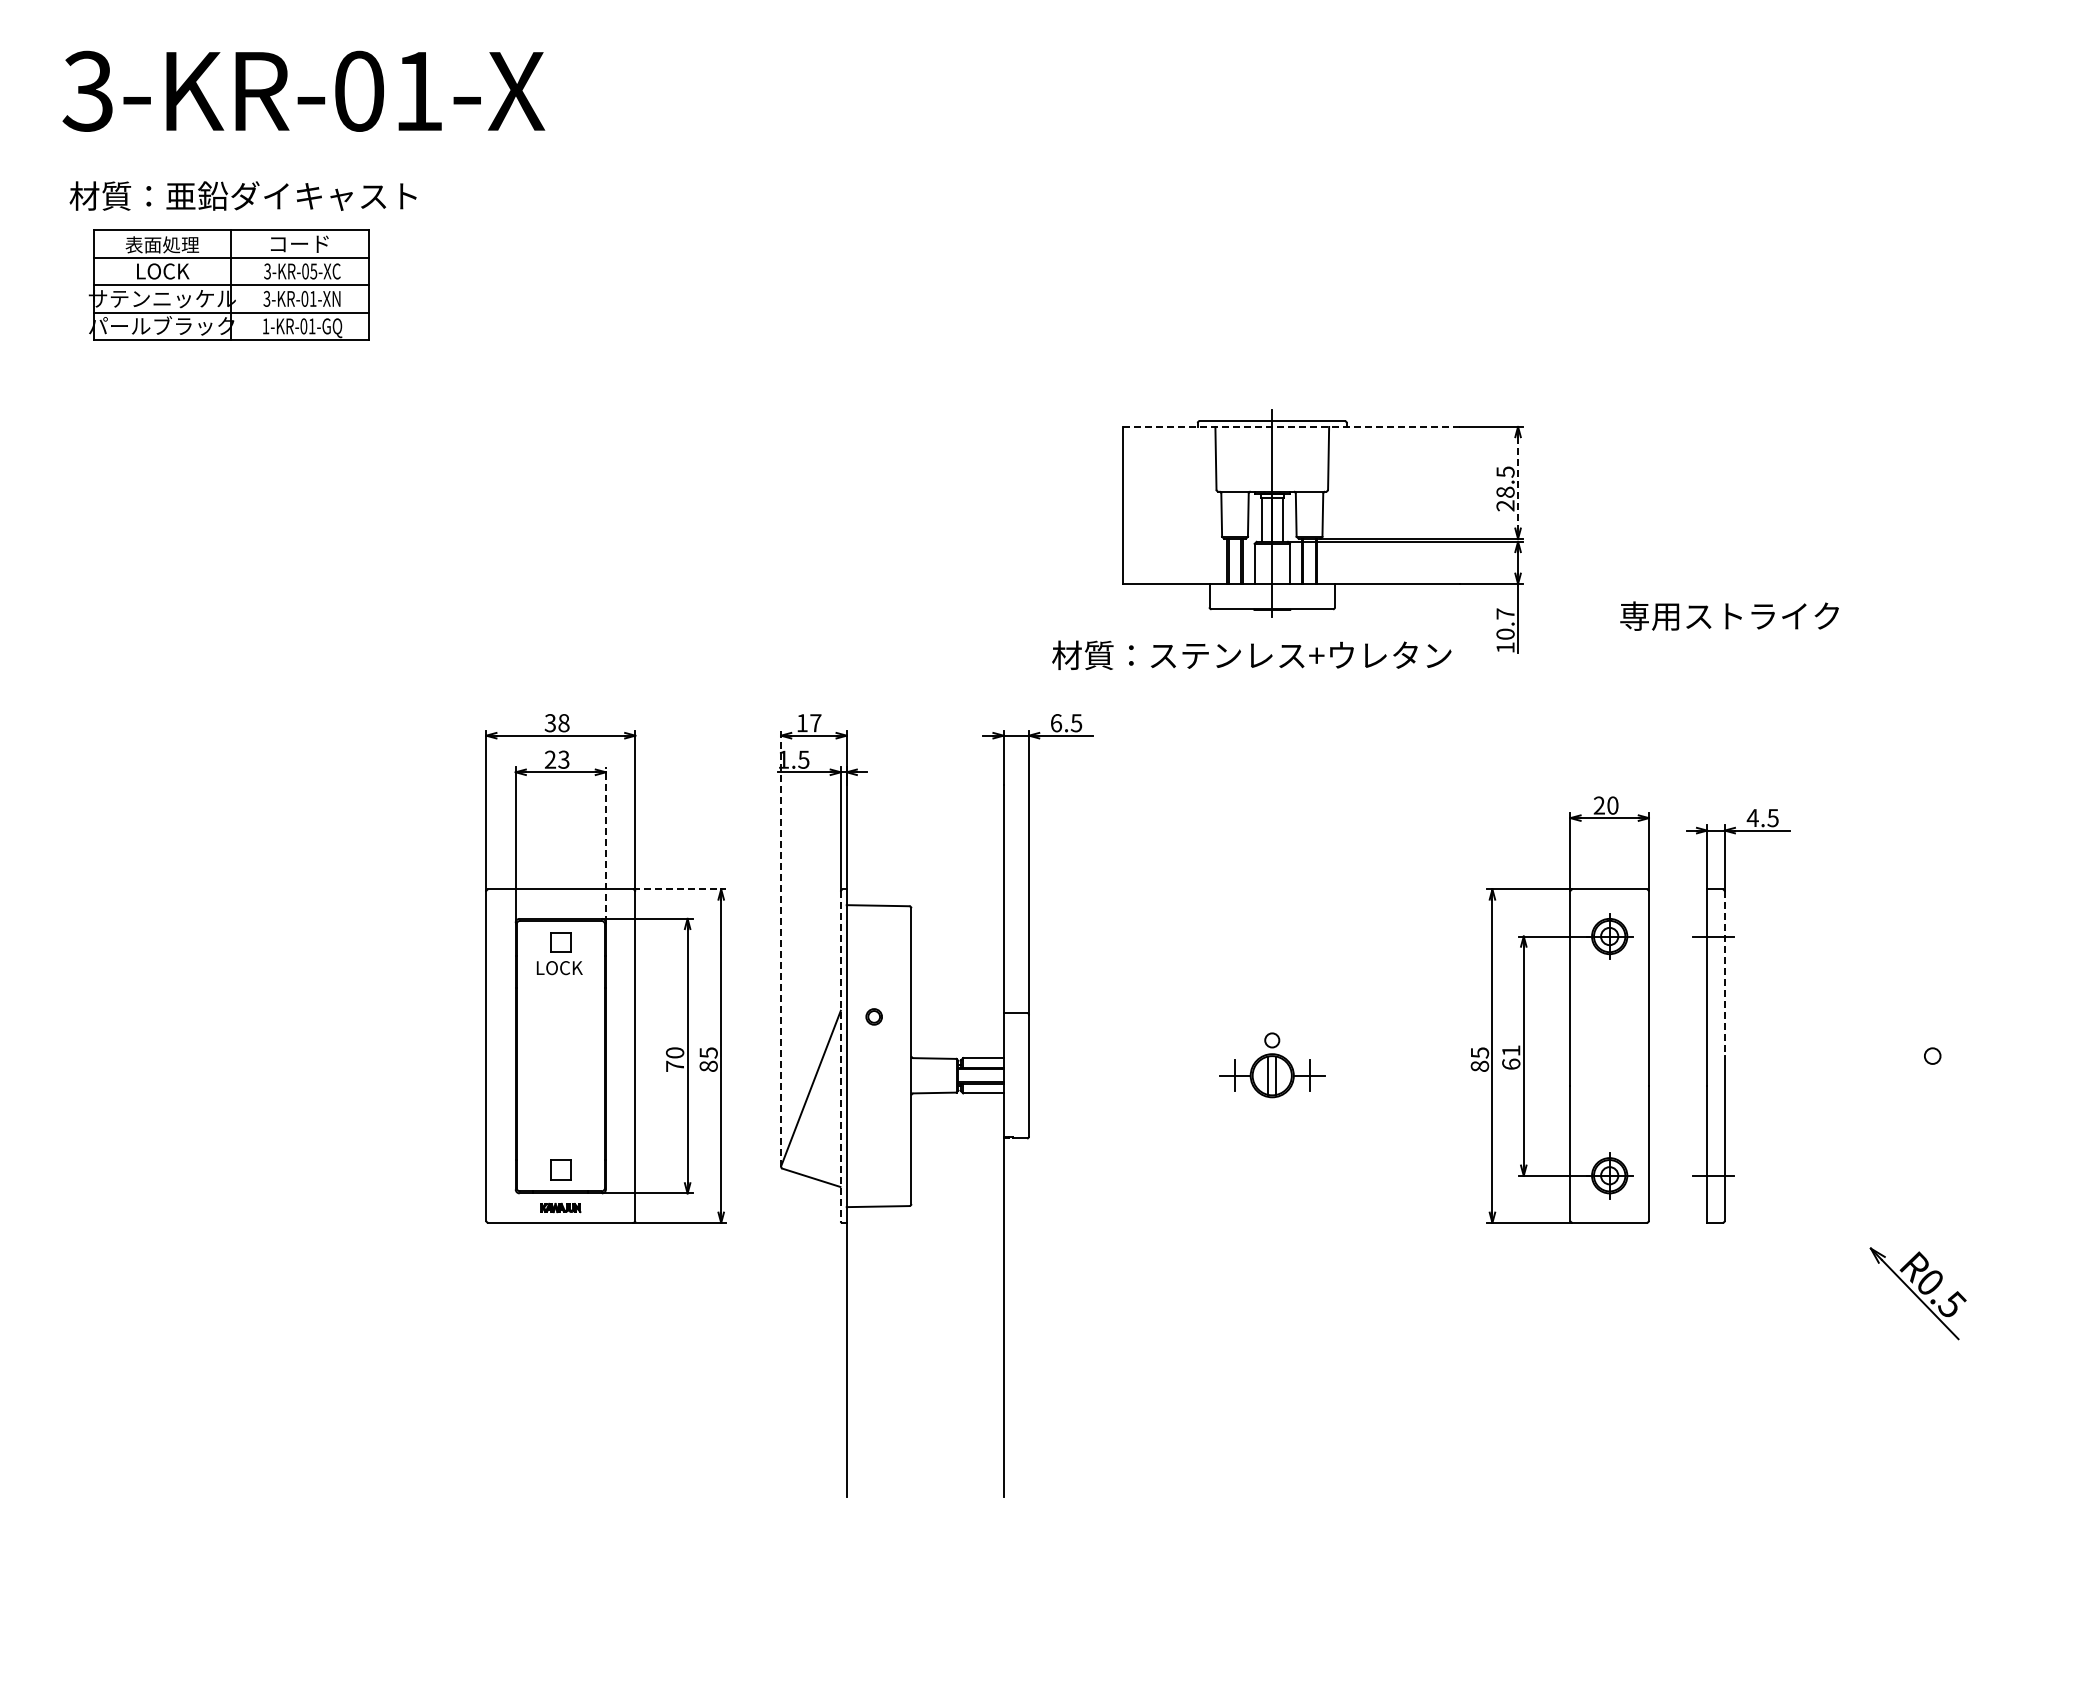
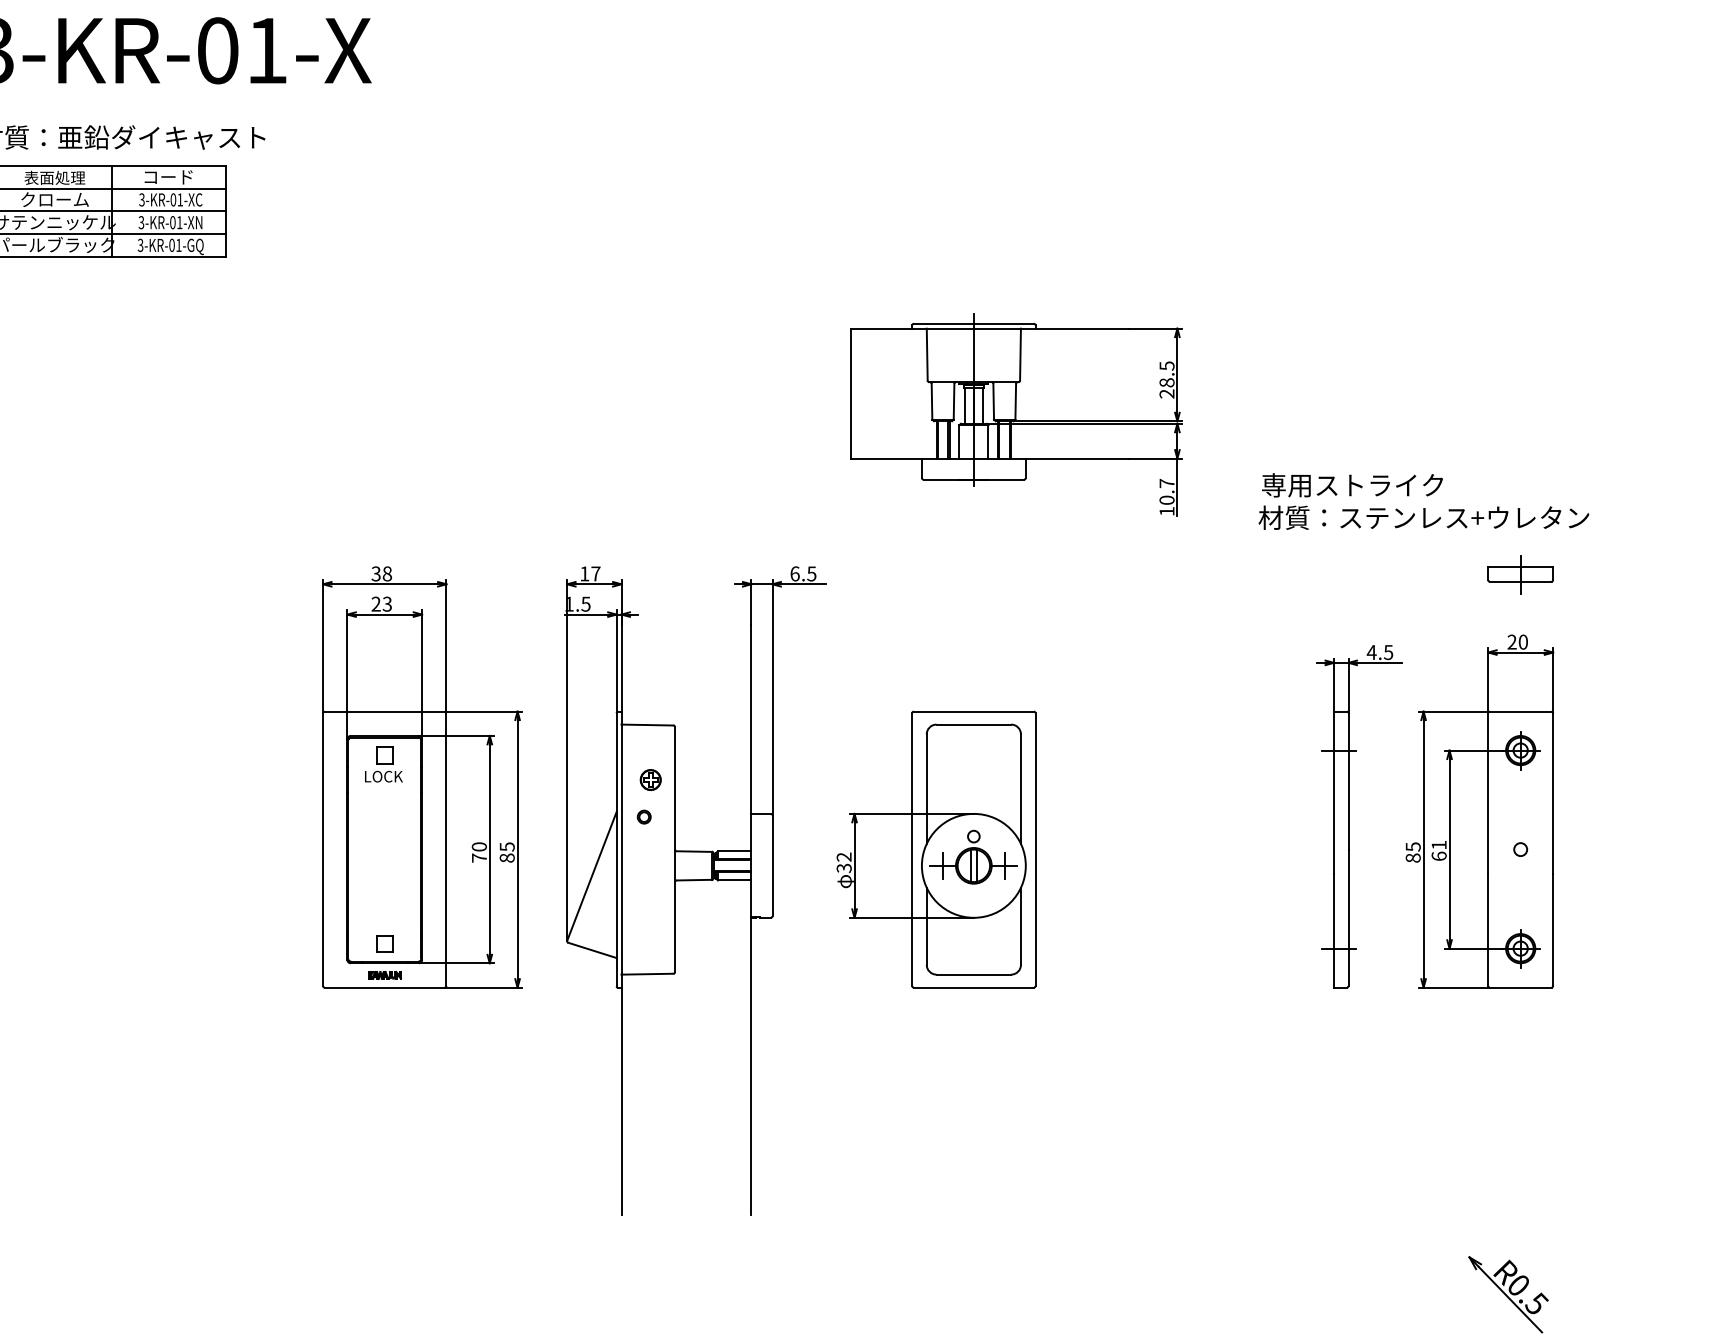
text: (162, 271) -> (54, 199), LOCK -> クローム
text: (313, 271) -> (180, 199), 3-KR-05-XC -> 3-KR-01-XC
text: (265, 326) -> (140, 245), 1-KR-01-GQ -> 3-KR-01-GQ
line: (1291, 426) -> (989, 328), dashed -> solid
line: (1518, 482) -> (1177, 374), dashed -> solid
text: (1251, 654) -> (1423, 517), moved
part: (1932, 724) -> (1520, 575), added
line: (605, 844) -> (421, 674), dashed -> solid
line: (680, 889) -> (483, 711), dashed -> solid
line: (781, 948) -> (567, 760), dashed -> solid
part: (882, 972) -> (651, 780), added
line: (1724, 974) -> (1348, 782), dashed -> solid
part: (1559, 1009) -> (1479, 811), moved
part: (1226, 1055) -> (935, 849), added
line: (840, 1057) -> (616, 850), dashed -> solid
part: (1917, 1293) -> (1508, 1294), moved

